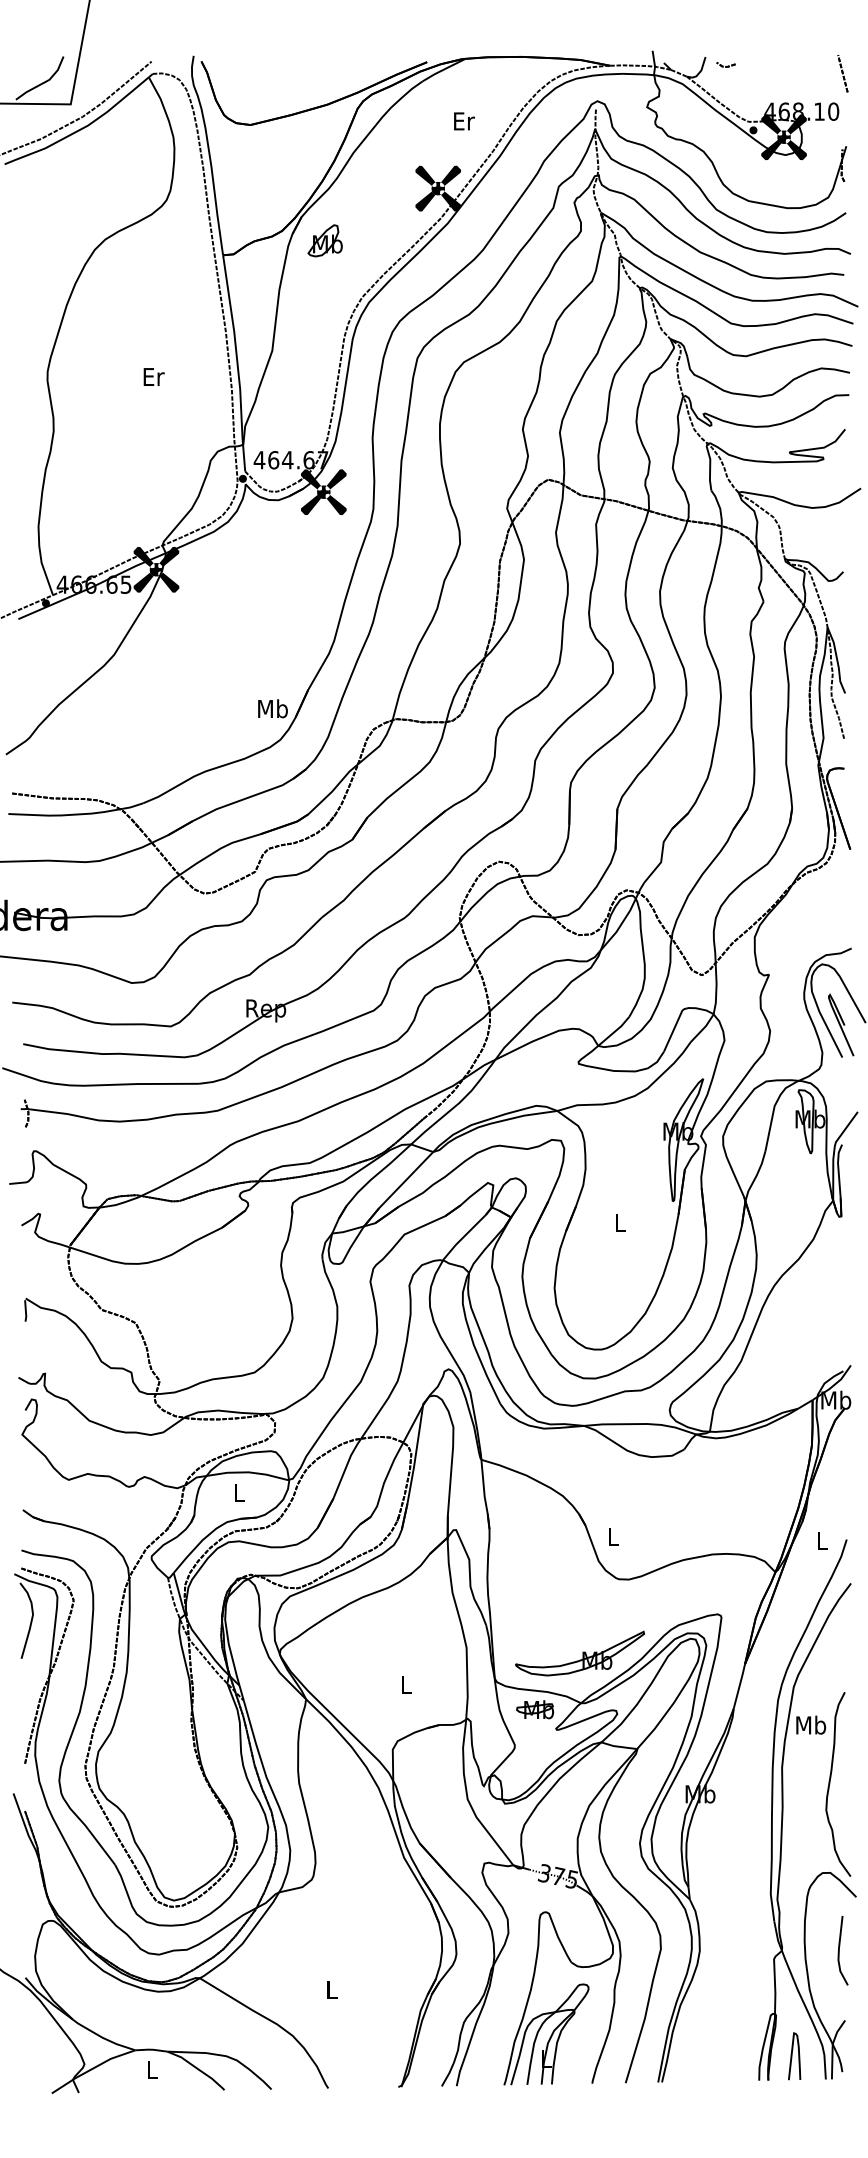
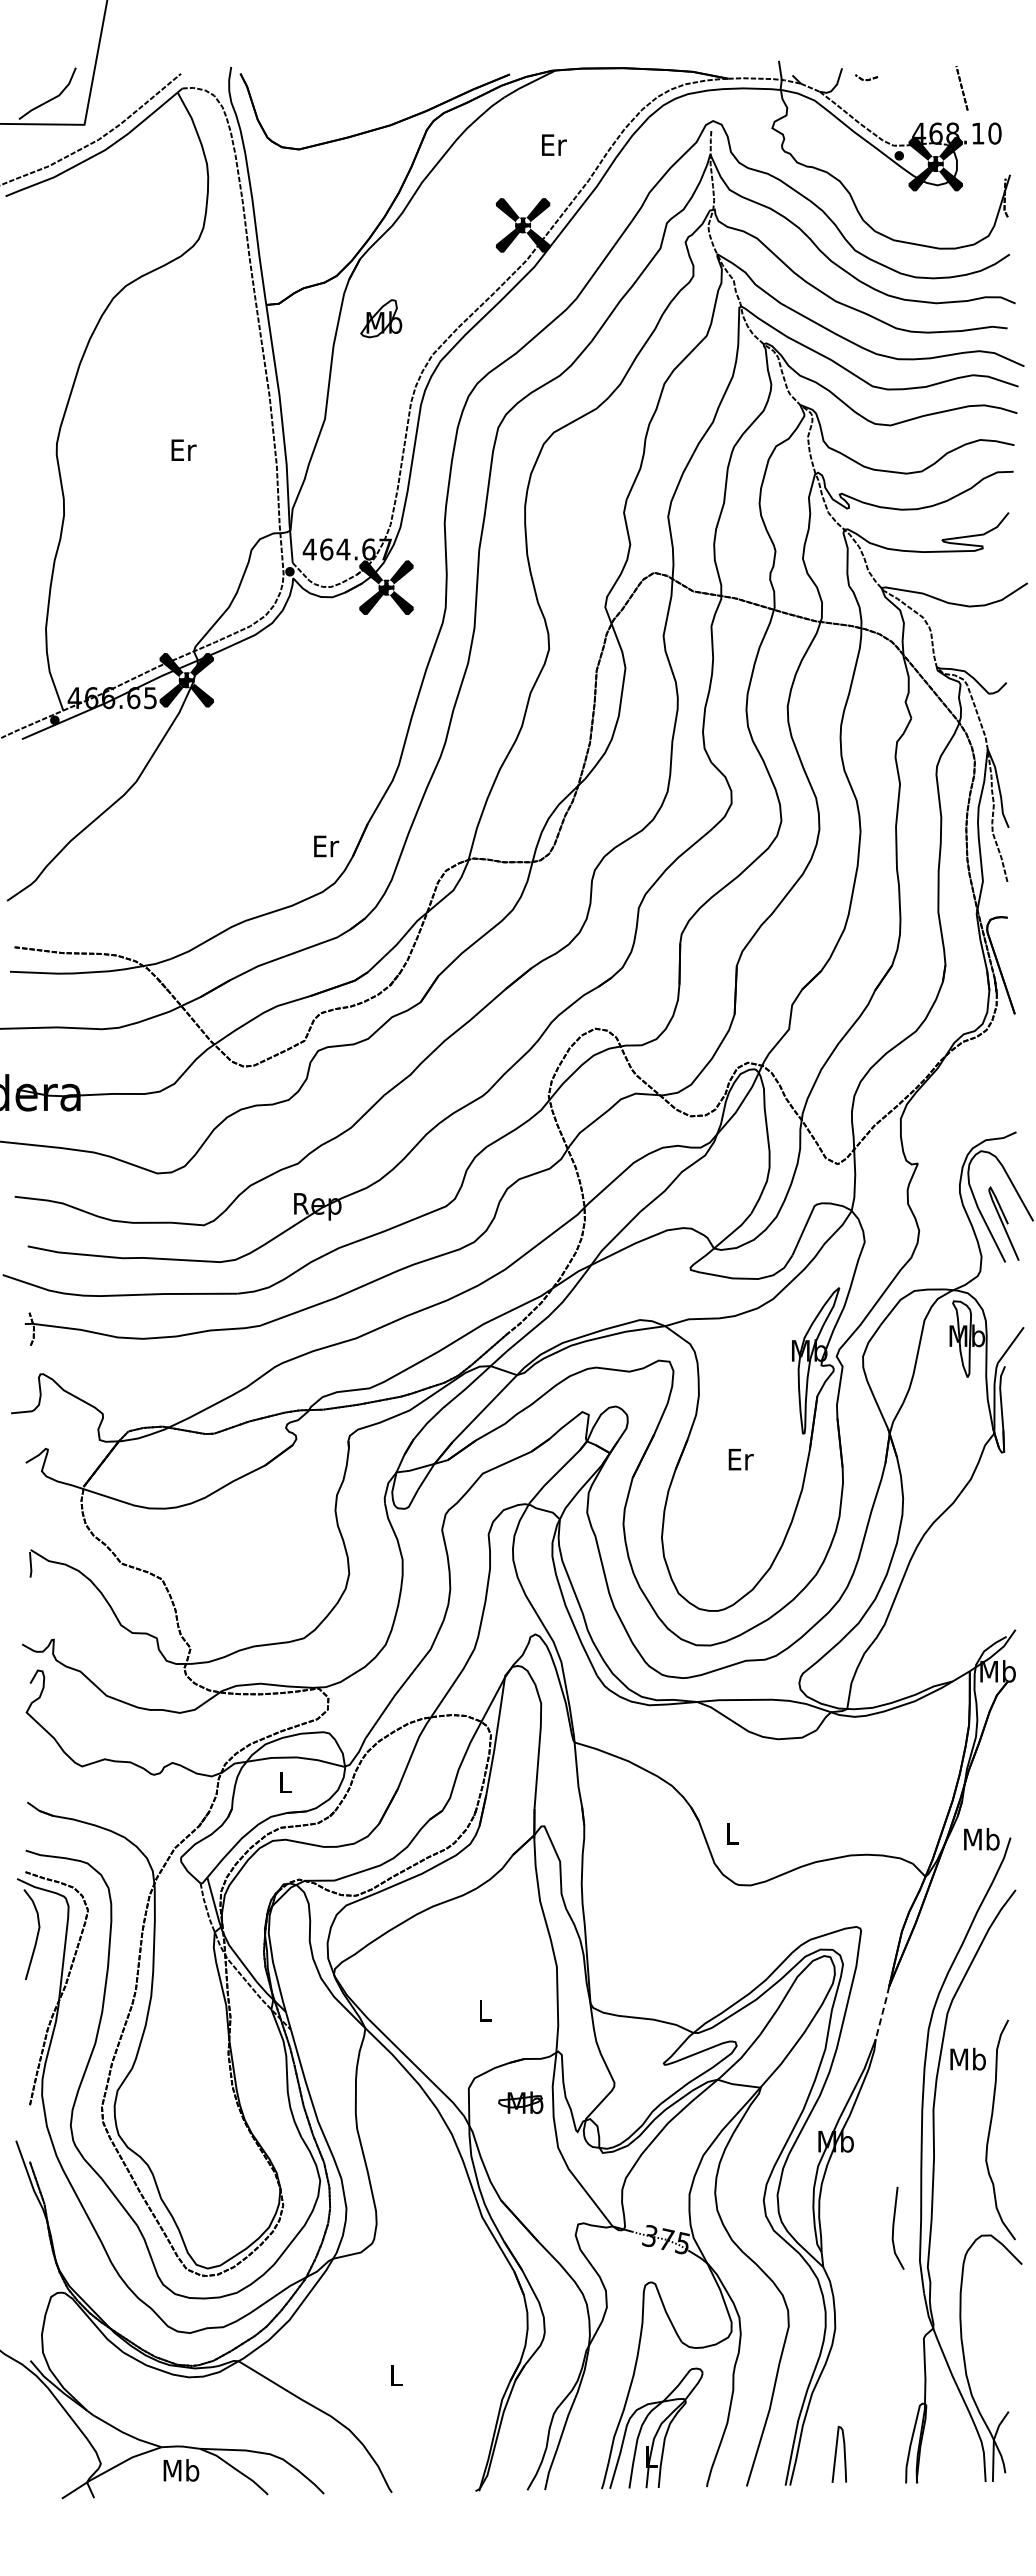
line: (842, 73) -> (961, 88), moved
part: (325, 240) -> (381, 318), moved
text: (272, 708) -> (325, 845), Mb -> Er
text: (620, 1222) -> (740, 1459), L -> Er
text: (822, 1541) -> (981, 1839), L -> Mb
part: (580, 1653) -> (692, 1973), removed
line: (739, 1686) -> (882, 2012), solid -> dashed
part: (534, 1709) -> (520, 2102), moved
line: (839, 1949) -> (894, 2227), moved
curve: (792, 2055) -> (836, 2453), moved
text: (152, 2069) -> (181, 2470), L -> Mb

